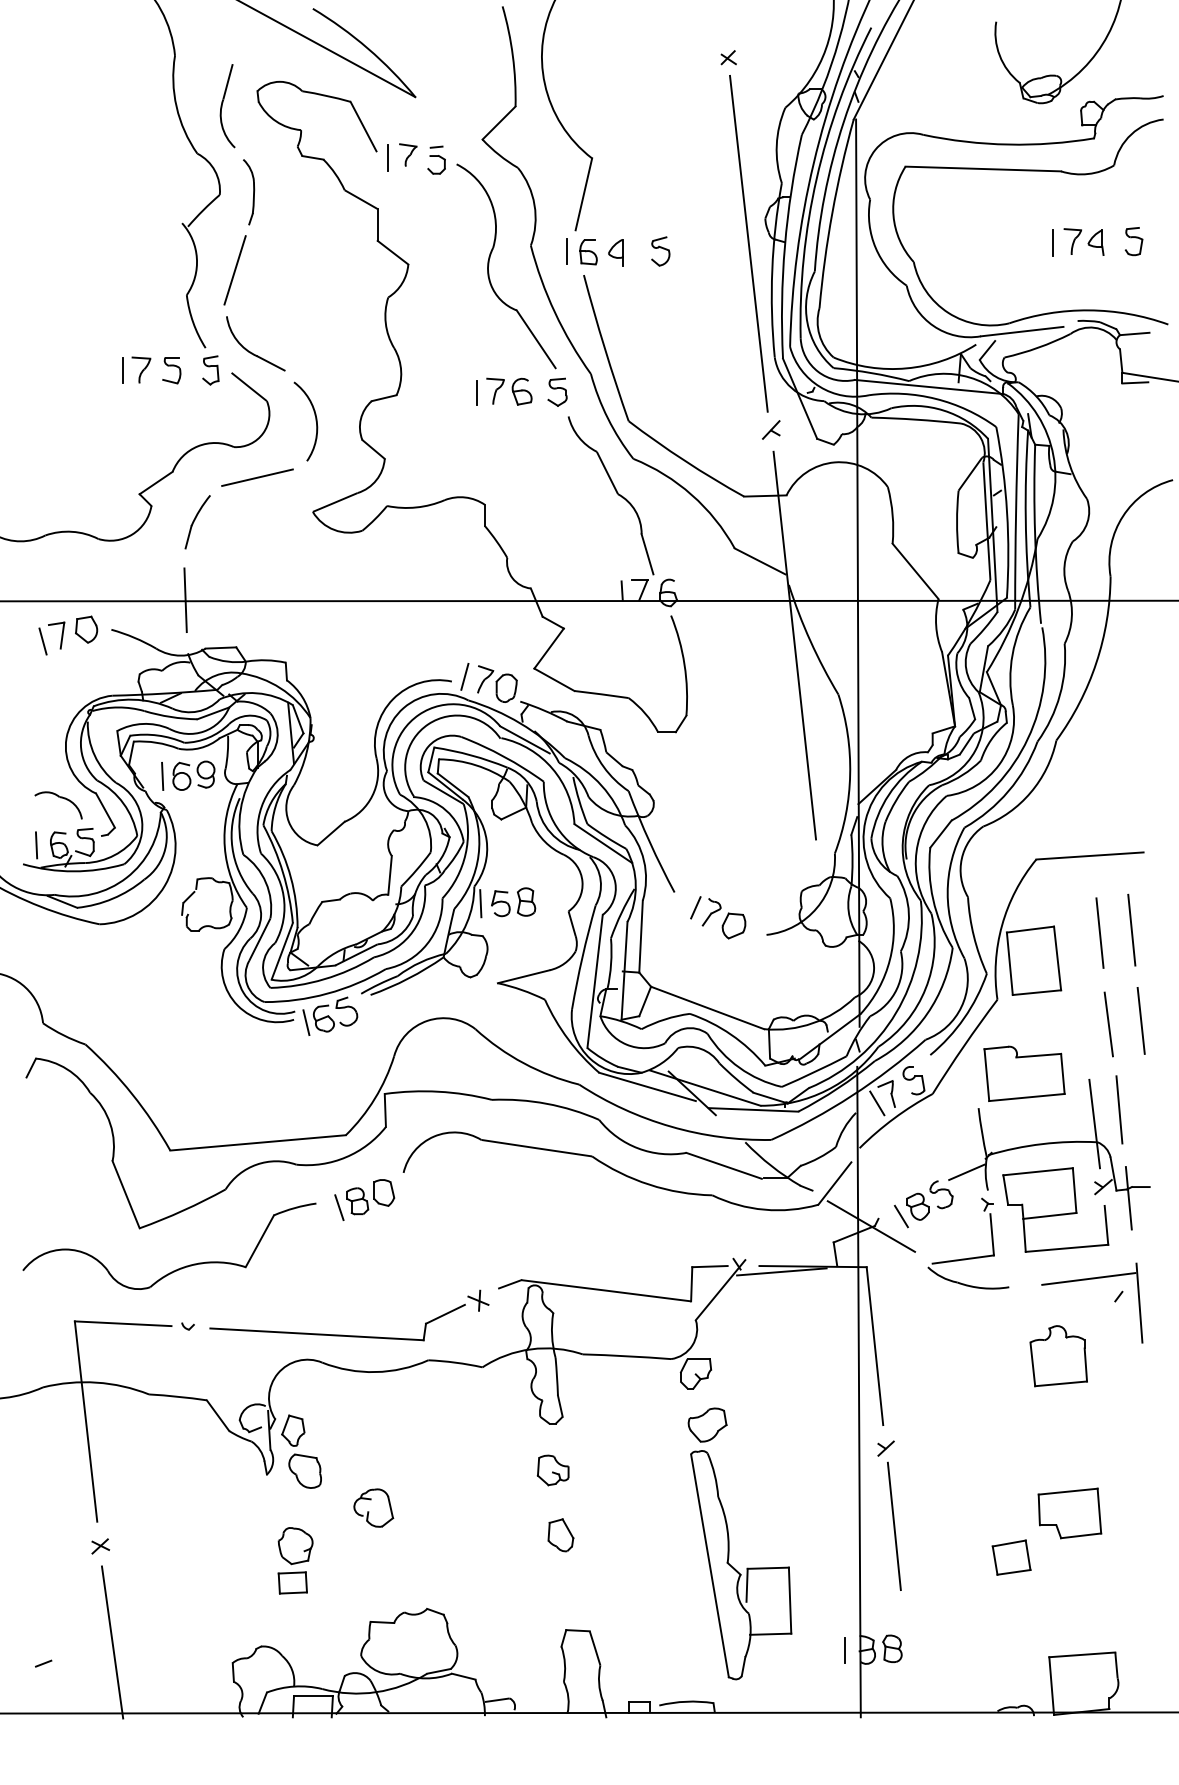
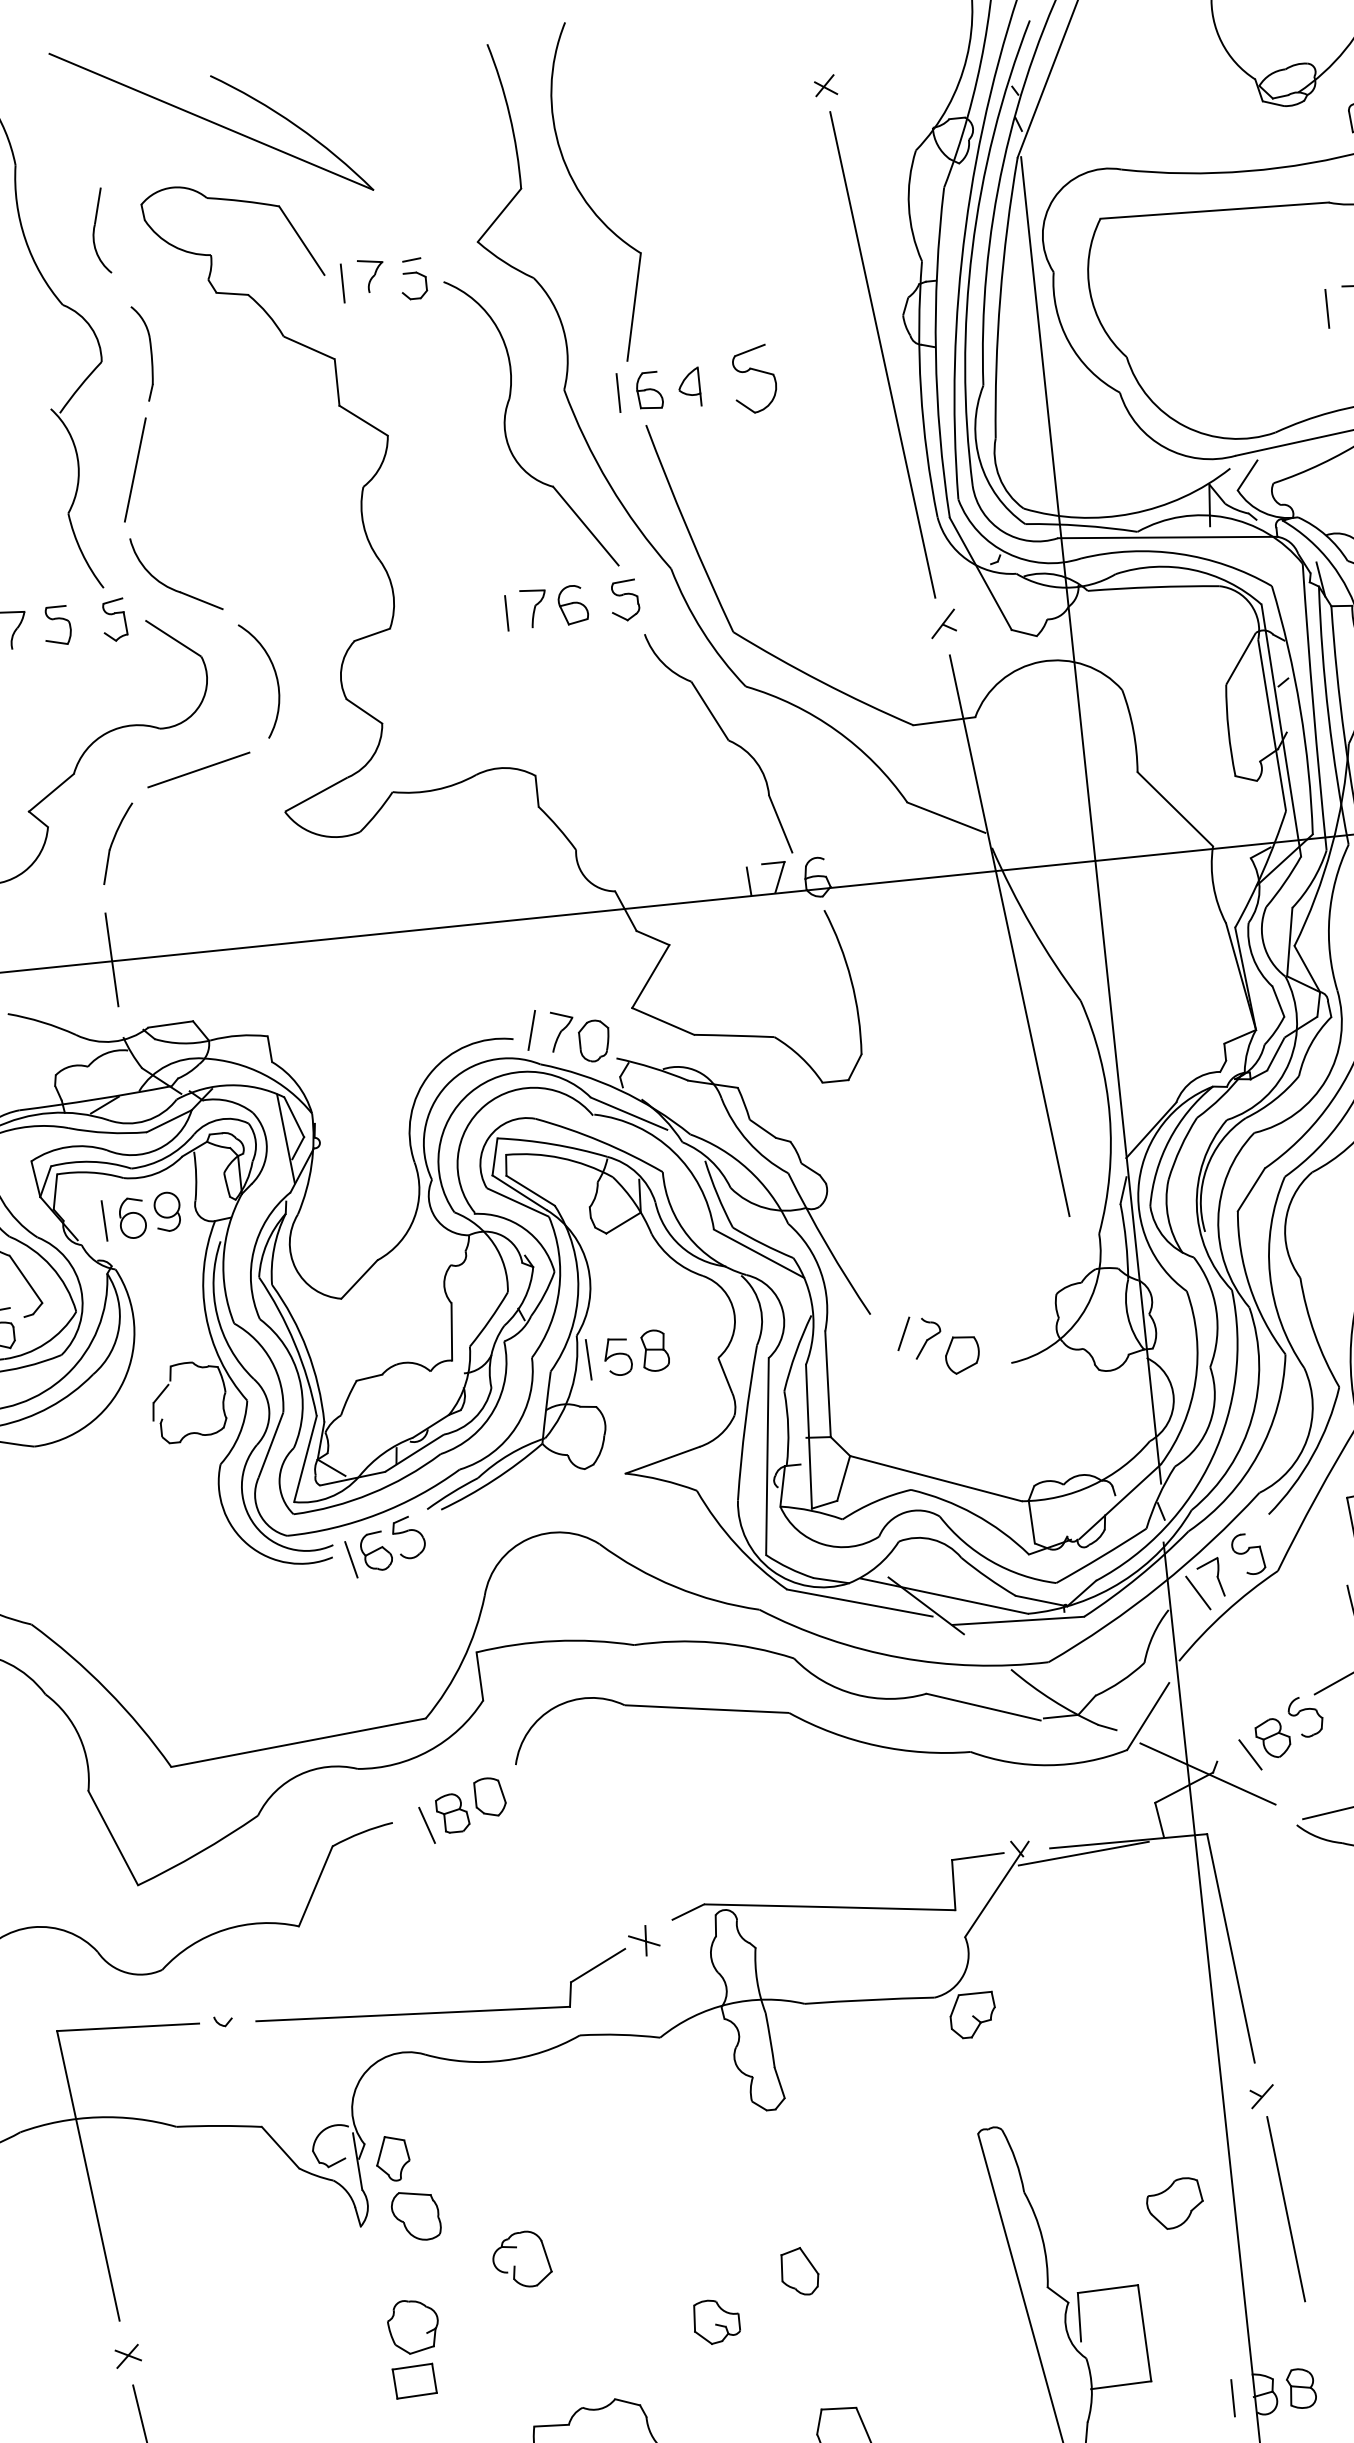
part: (227, 106) -> (99, 231), size x0.7
part: (660, 251) -> (754, 379), size x1.6
part: (707, 1424) -> (1174, 2202), moved
part: (552, 1470) -> (715, 2321), moved

